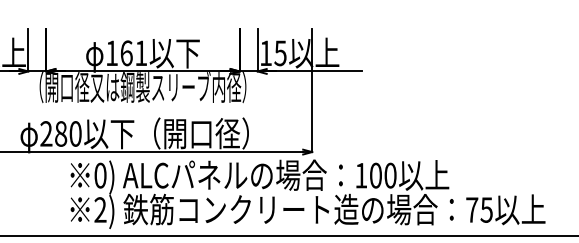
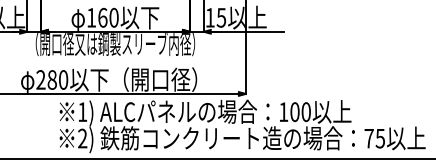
text: (141, 53) -> (114, 17), 161 -> 160
text: (100, 175) -> (82, 112), 0) -> 1)

